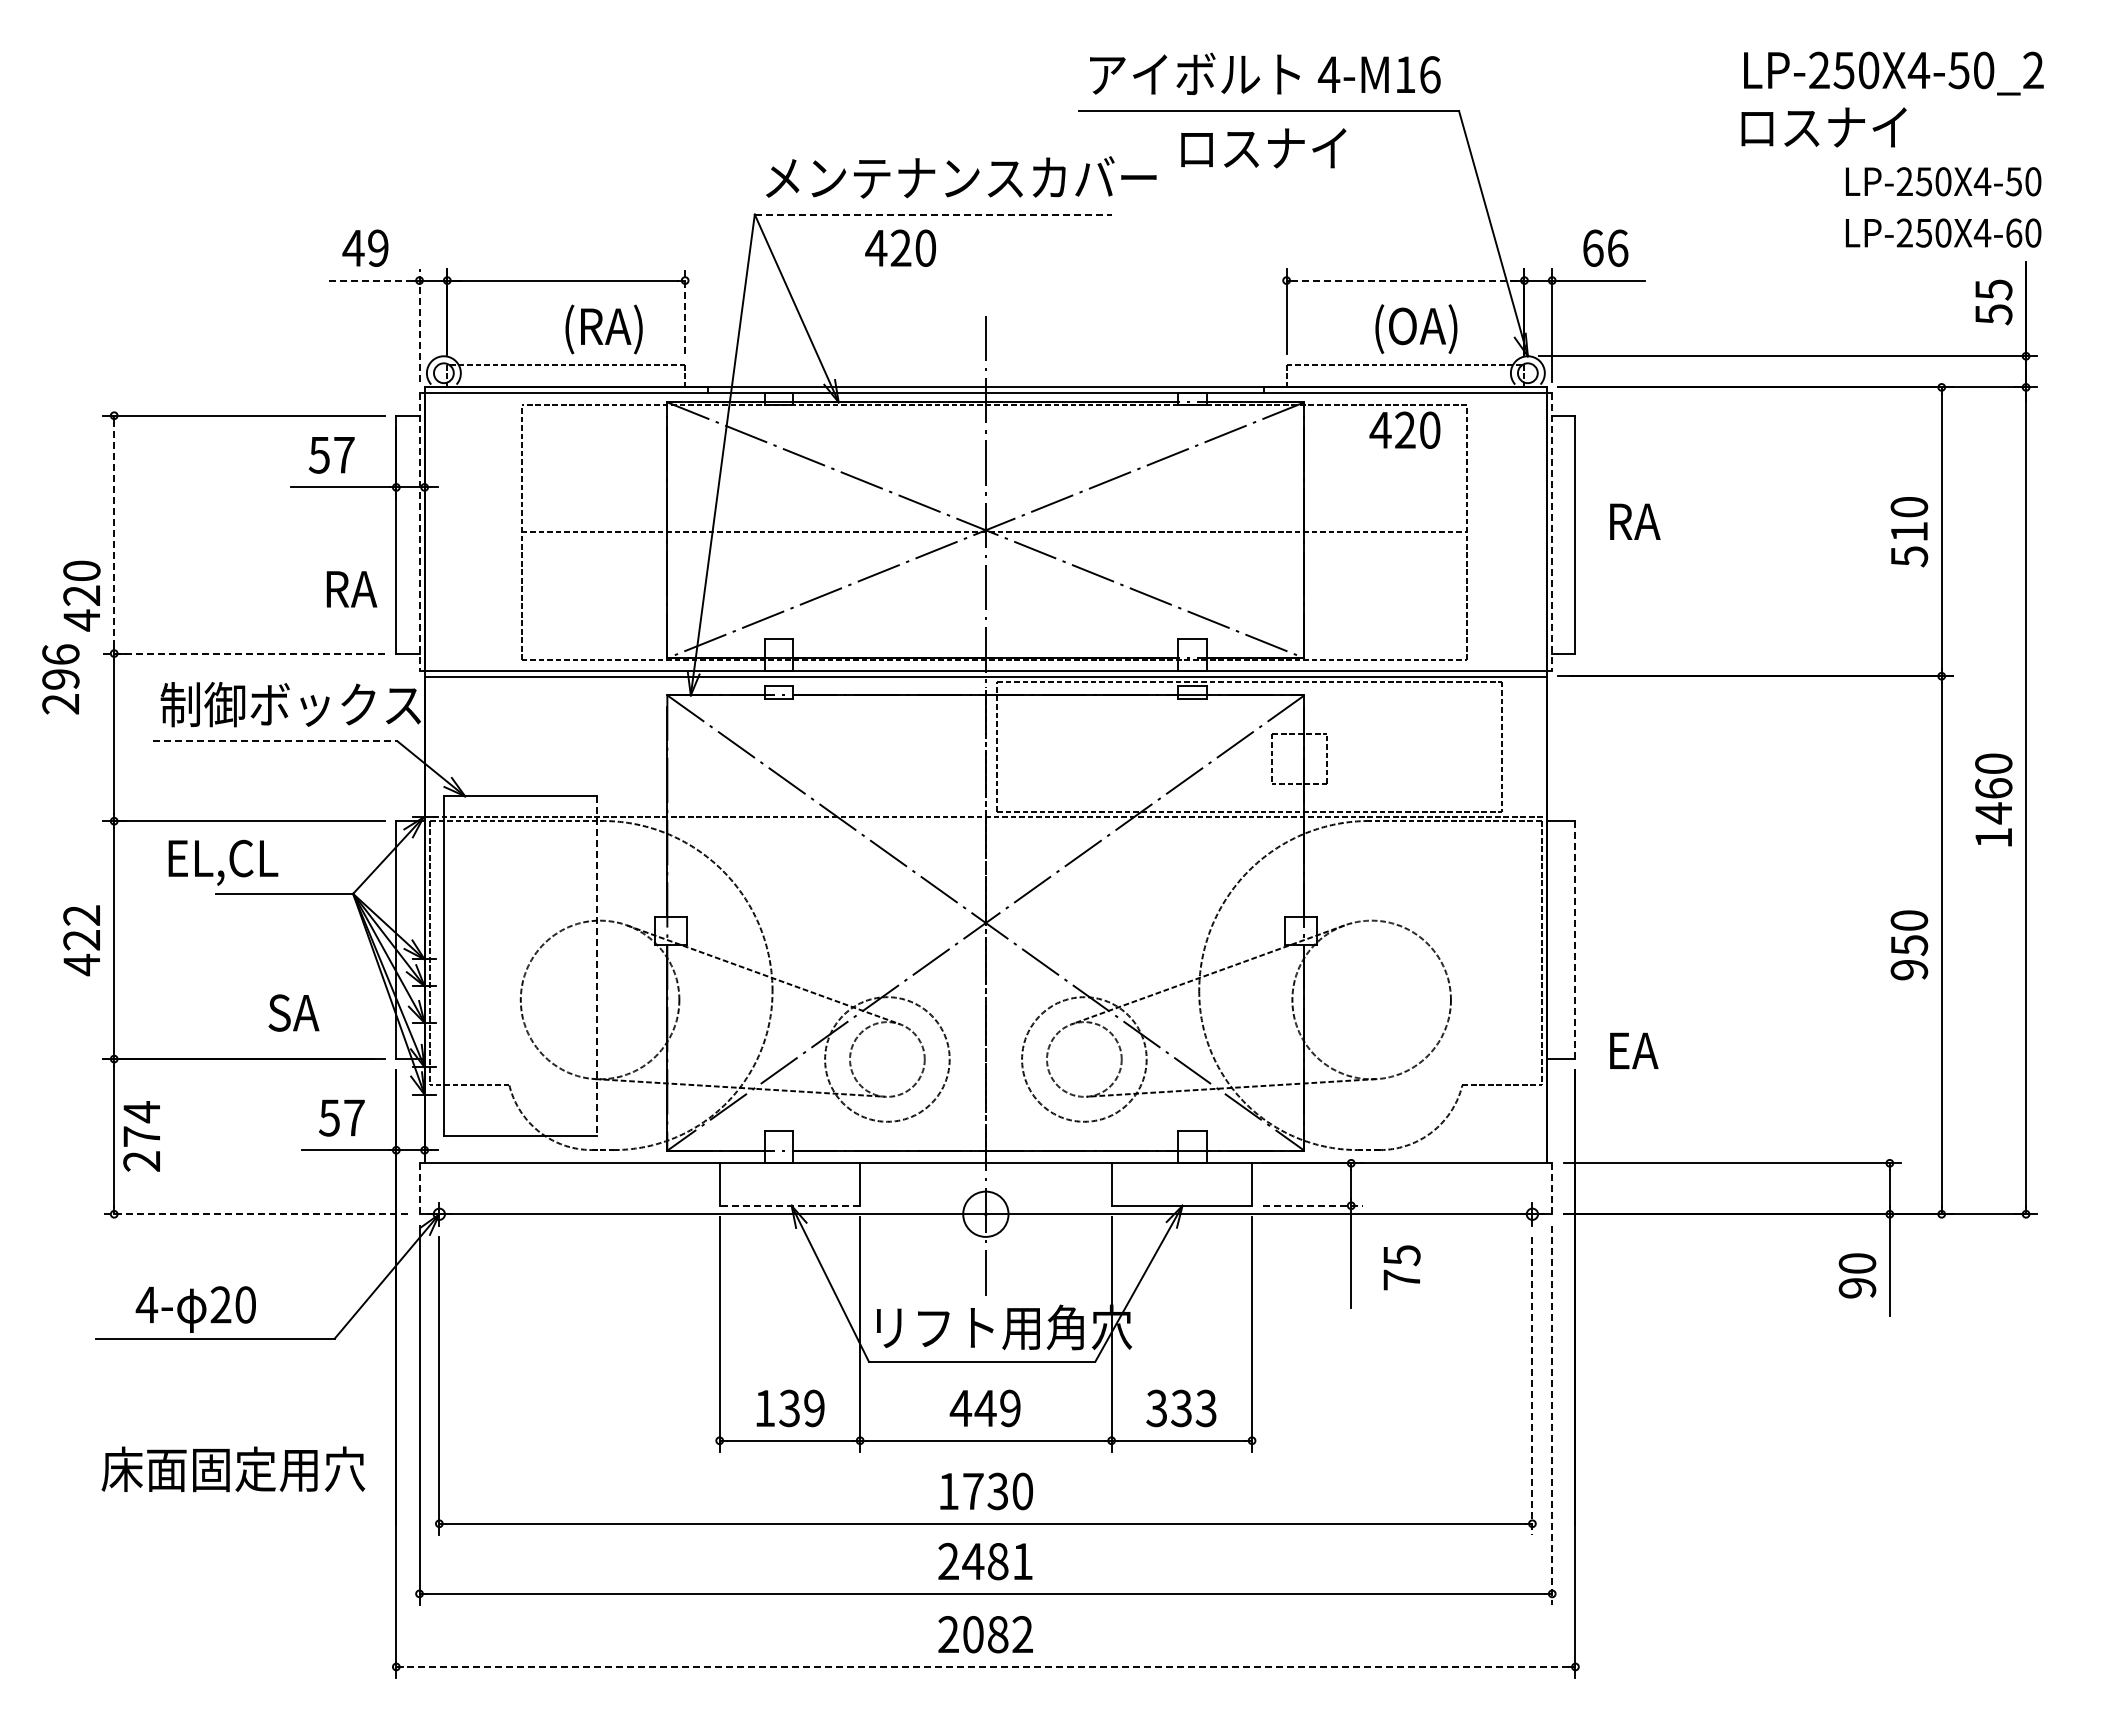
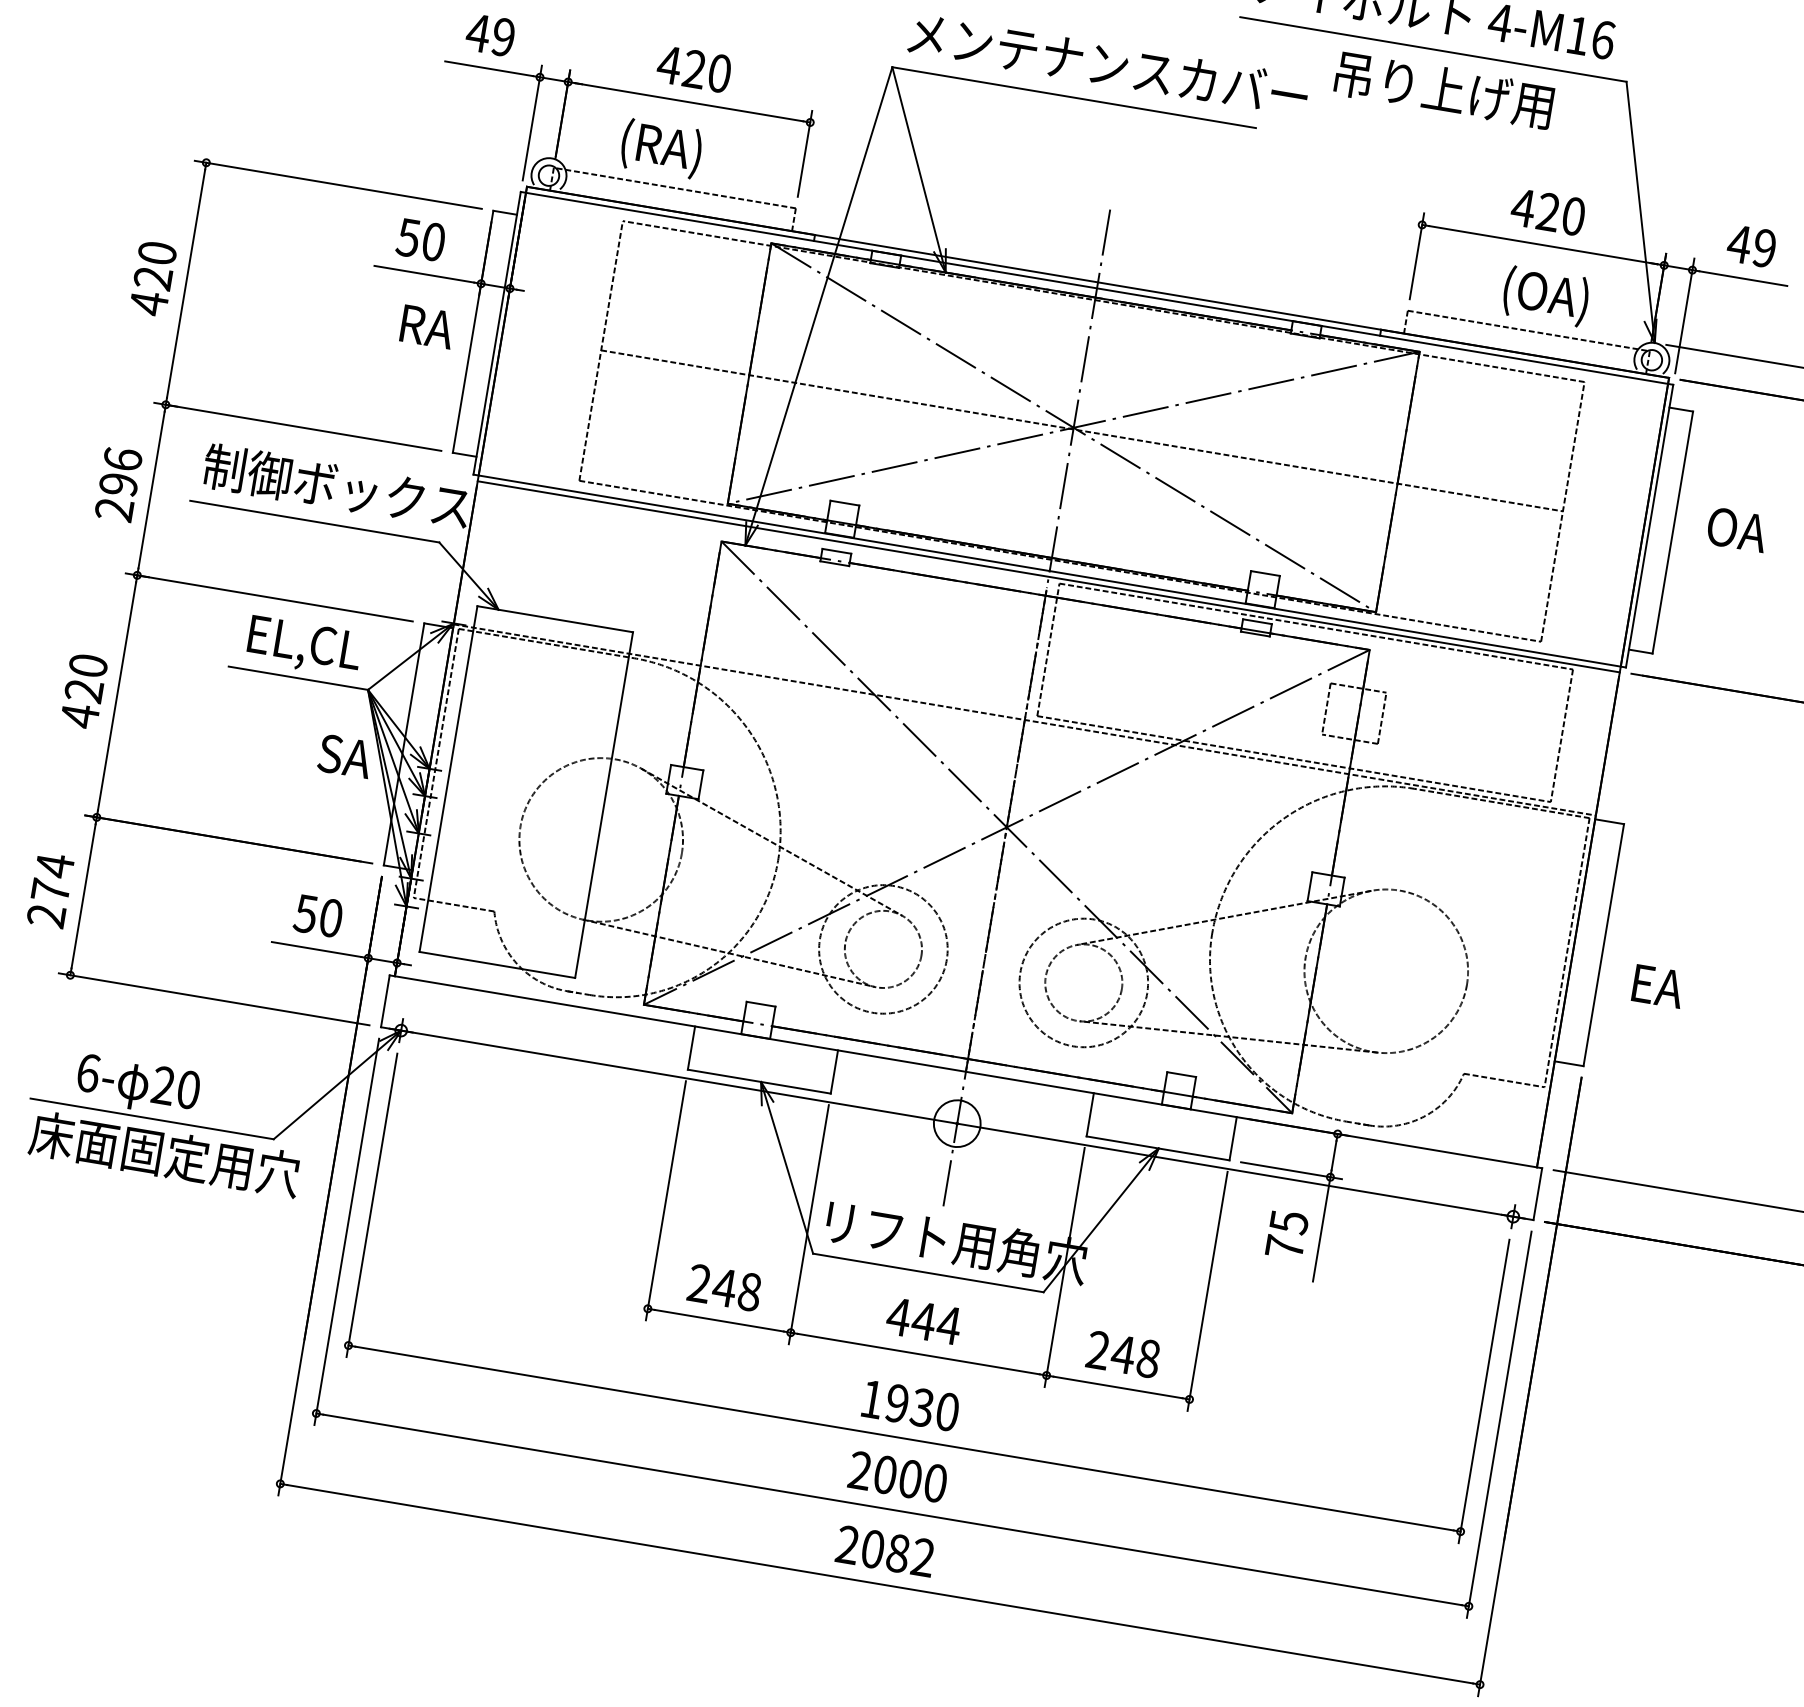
text: (1286, 148) -> (1444, 90), ロスナイ -> 吊り上げ用
line: (933, 214) -> (1074, 97), dashed -> solid
text: (900, 247) -> (694, 68), moved
text: (1604, 247) -> (1751, 245), 66 -> 49
line: (369, 280) -> (489, 68), dashed -> solid
line: (1405, 280) -> (1543, 245), dashed -> solid
line: (685, 310) -> (805, 152), dashed -> solid
line: (419, 325) -> (532, 122), dashed -> solid
text: (603, 329) -> (660, 148), moved
text: (1404, 429) -> (1547, 211), moved
text: (344, 454) -> (434, 241), 57 -> 50
text: (1636, 521) -> (1737, 529), RA -> OA
line: (419, 532) -> (497, 333), dashed -> solid
line: (1552, 532) -> (1649, 526), dashed -> solid
line: (114, 534) -> (186, 283), dashed -> solid
text: (351, 589) -> (427, 327), moved
text: (81, 595) -> (152, 278), moved
line: (243, 653) -> (297, 426), dashed -> solid
text: (60, 679) -> (118, 484), moved
line: (275, 741) -> (314, 521), dashed -> solid
text: (223, 862) -> (304, 646), moved
text: (81, 915) -> (87, 665), 422 -> 420
line: (1575, 940) -> (1603, 945), dashed -> solid
line: (597, 966) -> (604, 805), dashed -> solid
text: (293, 1012) -> (344, 755), moved
text: (1634, 1050) -> (1658, 986), moved
text: (354, 1117) -> (331, 917), 57 -> 50
text: (141, 1136) -> (50, 890), moved
line: (419, 1189) -> (385, 1002), dashed -> solid
line: (1552, 1189) -> (1537, 1194), dashed -> solid
line: (789, 1205) -> (758, 1081), dashed -> solid
line: (1312, 1205) -> (1291, 1170), dashed -> solid
line: (255, 1214) -> (214, 999), dashed -> solid
text: (1401, 1267) -> (1286, 1234), moved
text: (146, 1304) -> (87, 1072), 4- -> 6-
line: (1532, 1386) -> (1484, 1391), dashed -> solid
text: (789, 1408) -> (724, 1287), 139 -> 248
text: (1010, 1408) -> (949, 1325), 449 -> 444
text: (1181, 1408) -> (1123, 1354), 333 -> 248
line: (1552, 1415) -> (1499, 1424), dashed -> solid
text: (233, 1469) -> (165, 1154), moved
text: (973, 1491) -> (897, 1403), 1730 -> 1930
text: (997, 1561) -> (909, 1478), 2481 -> 2000
line: (985, 1666) -> (879, 1583), dashed -> solid

